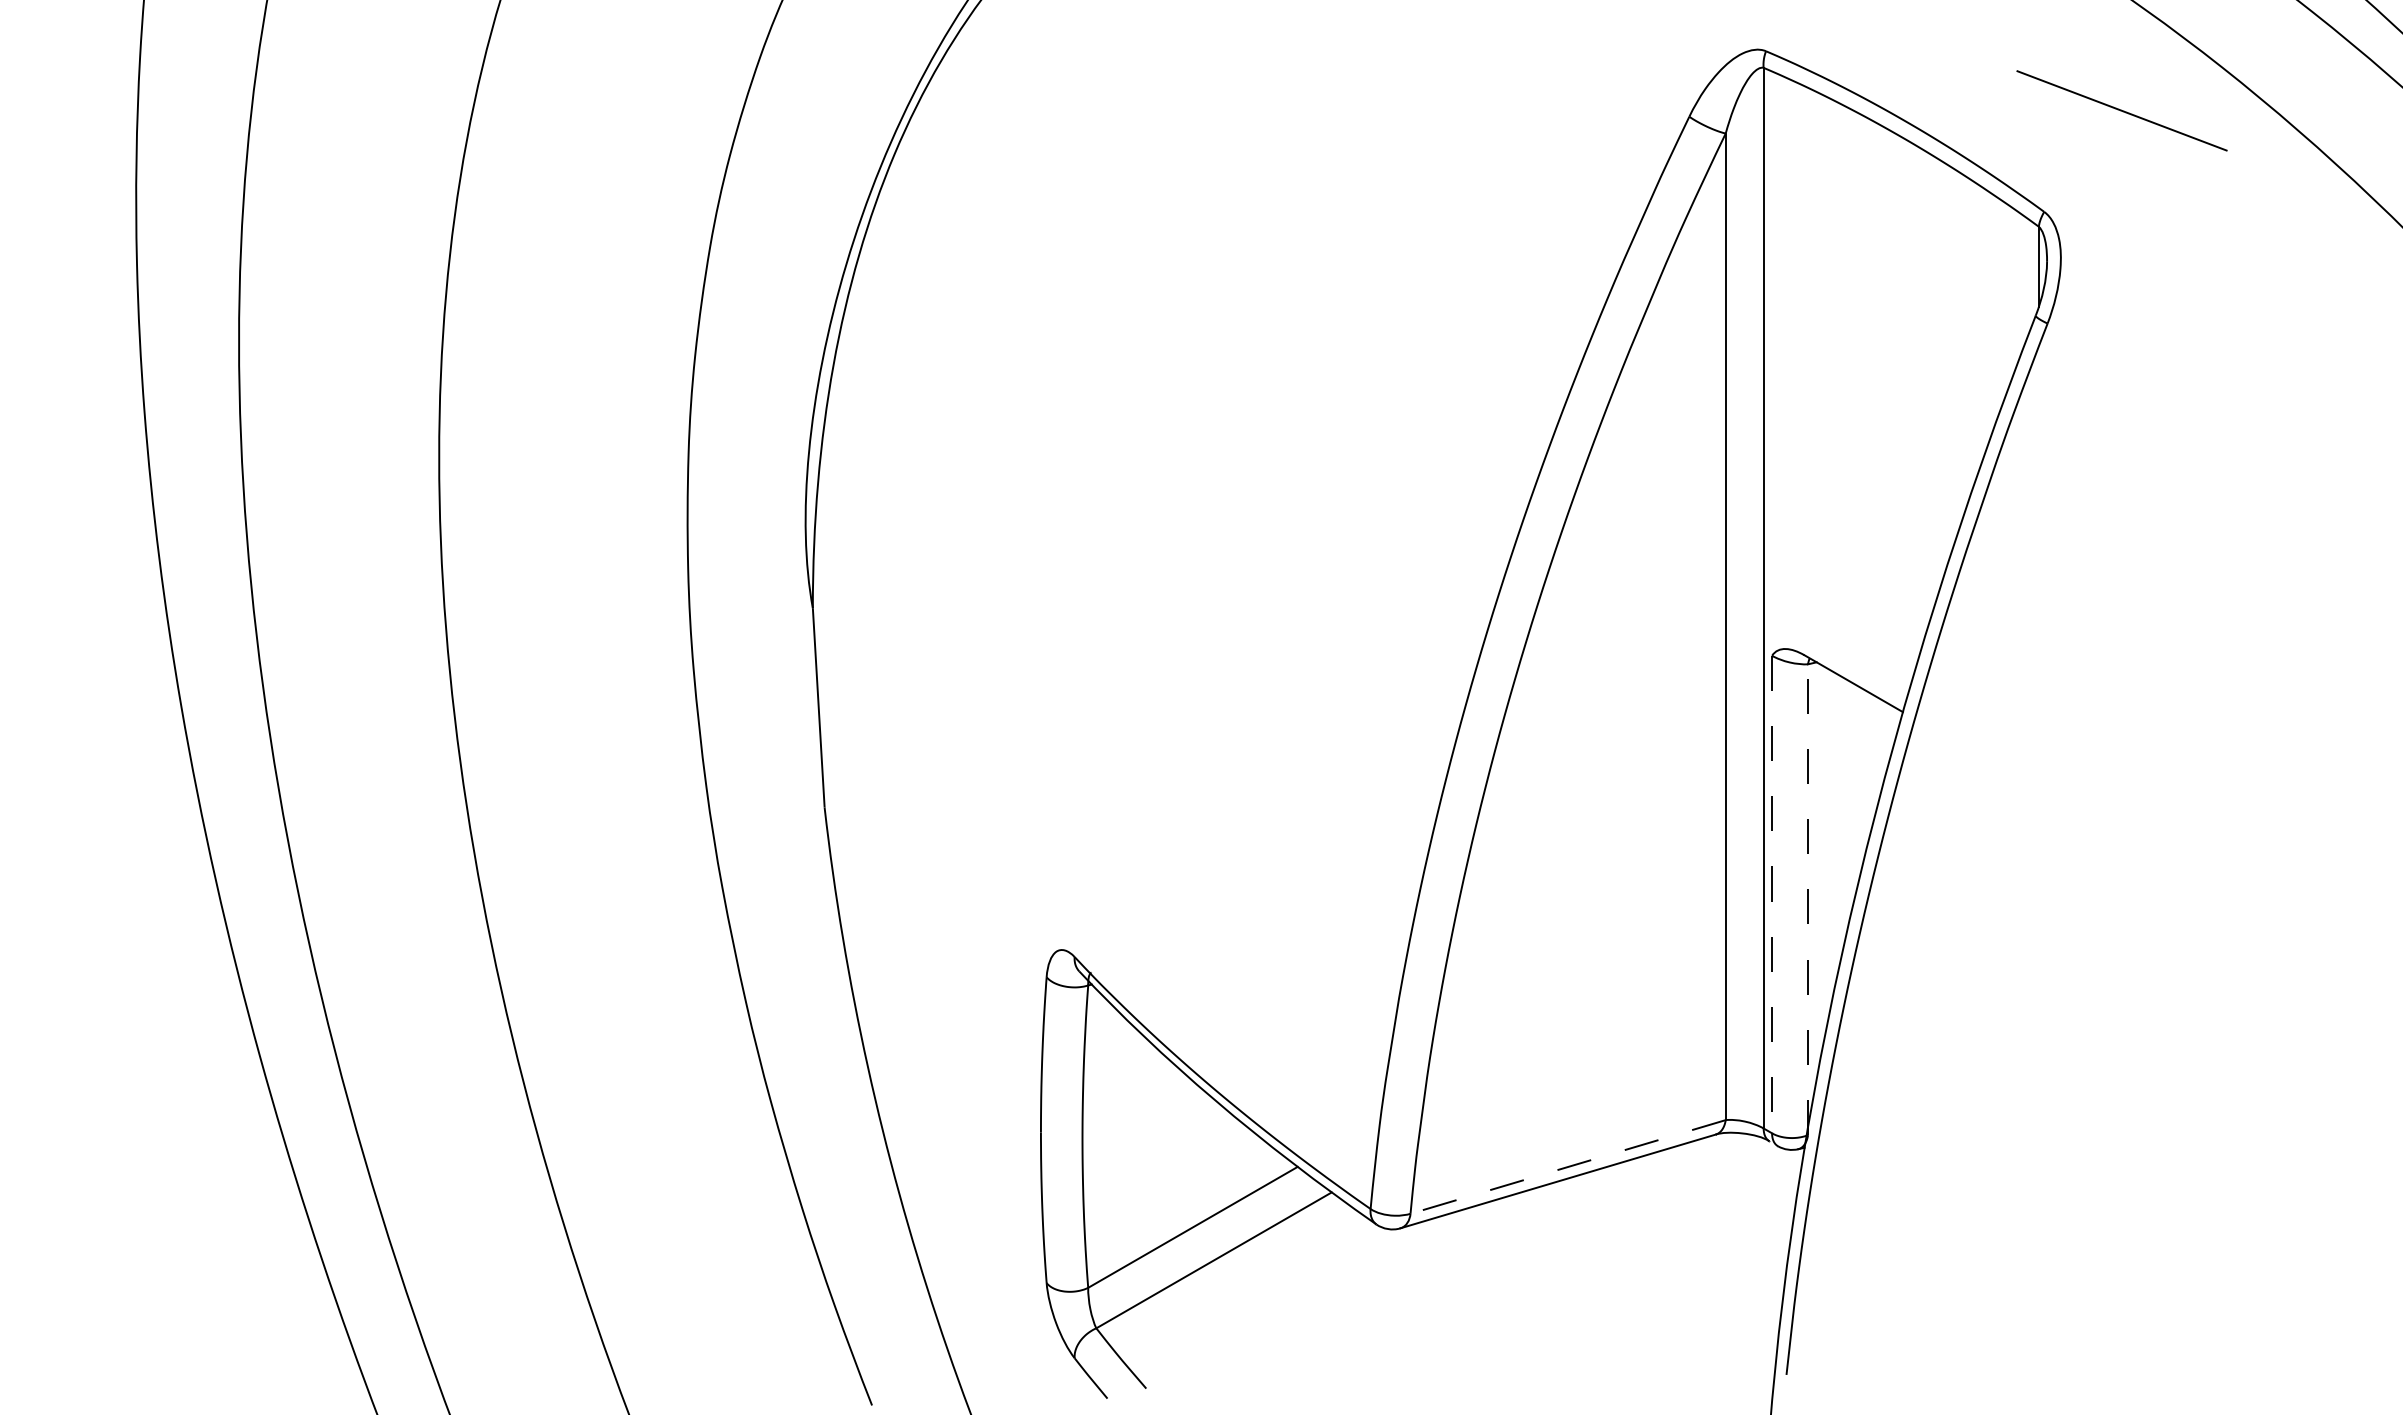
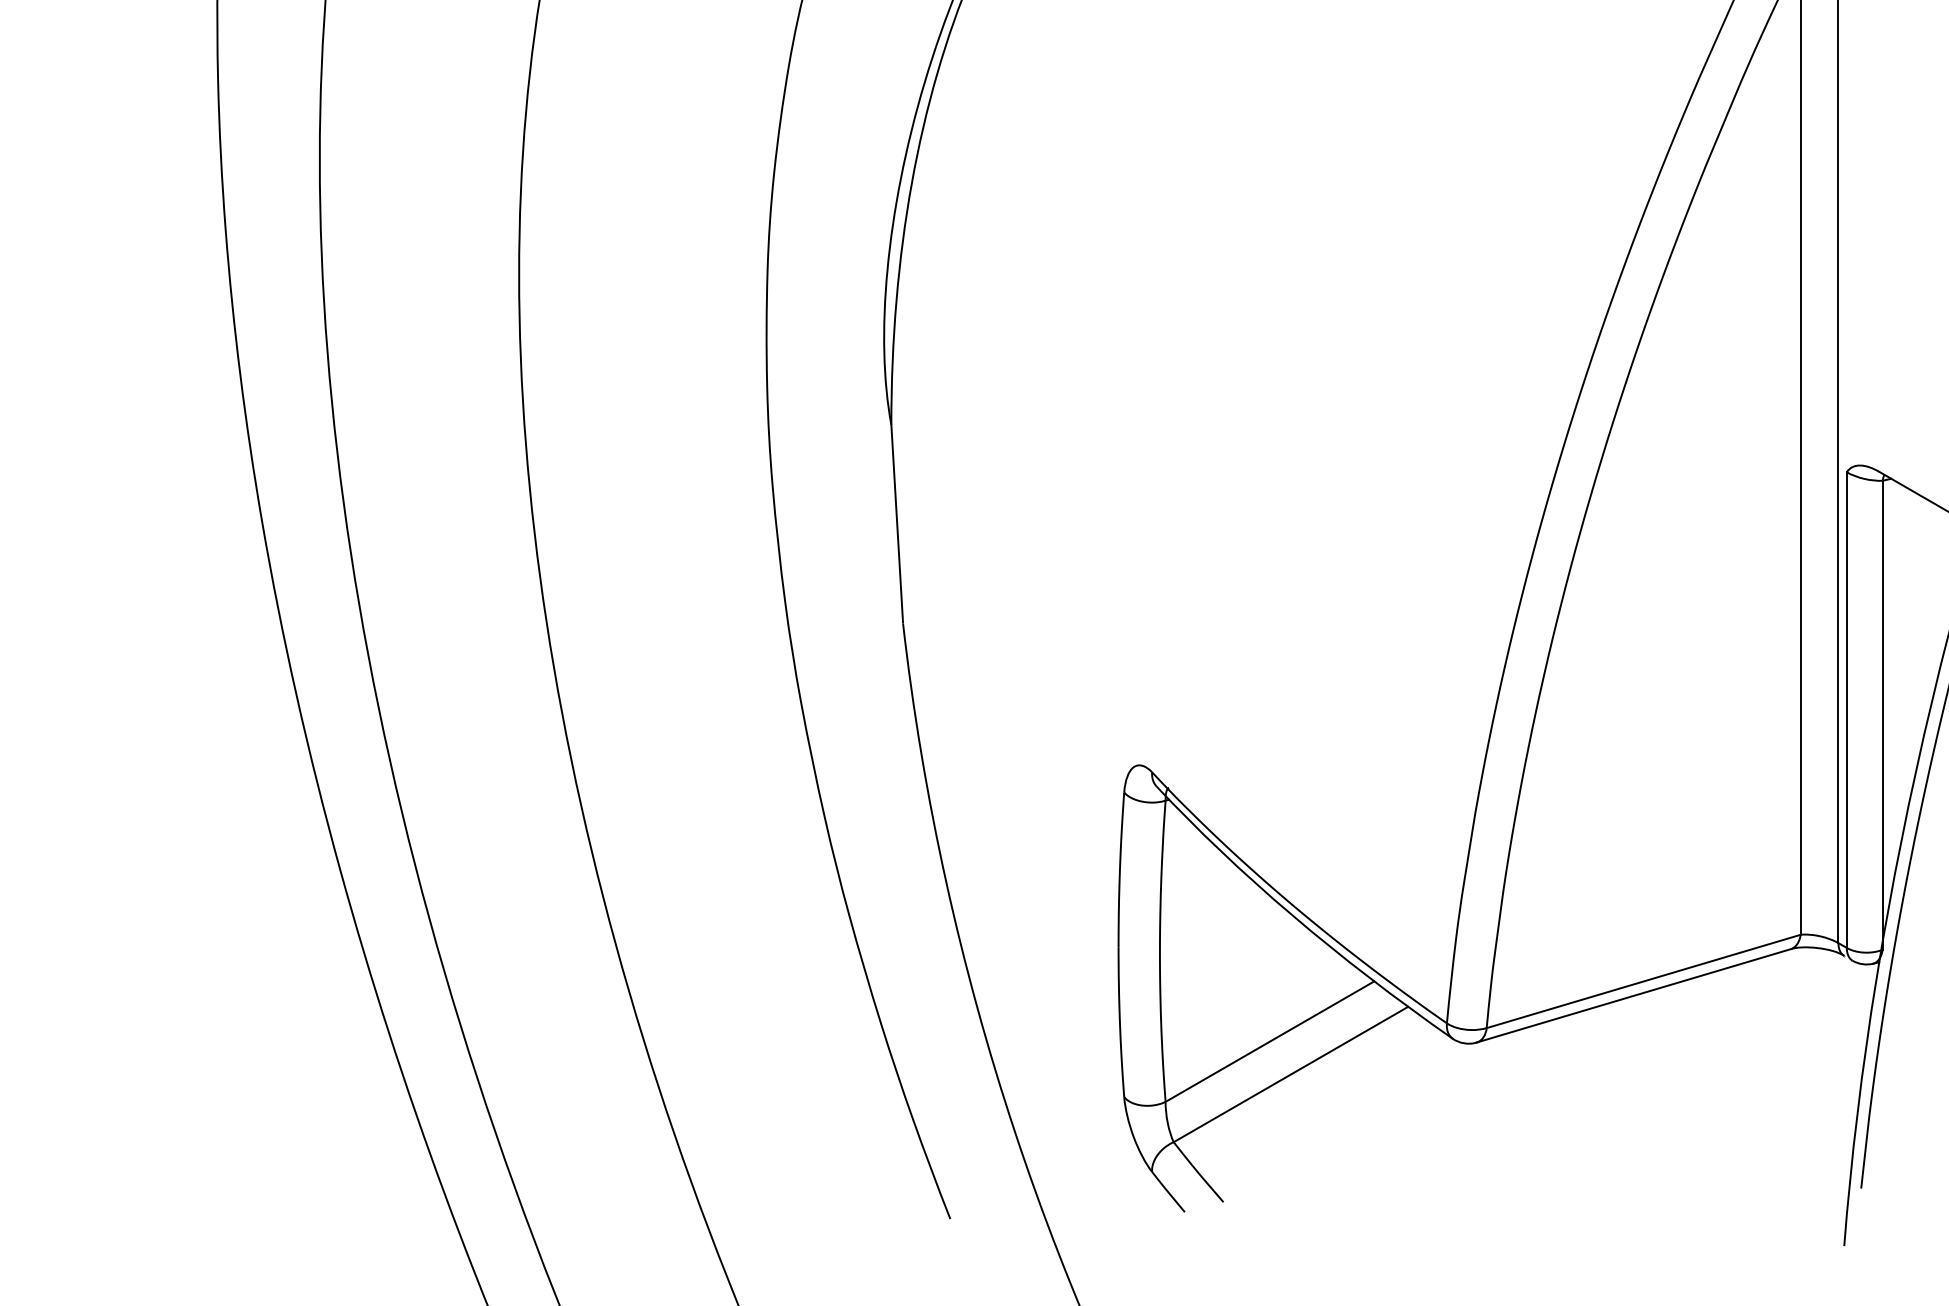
line: (1772, 894) -> (1847, 710), dashed -> solid
line: (1808, 899) -> (1883, 715), dashed -> solid
line: (1567, 1167) -> (1643, 981), dashed -> solid

